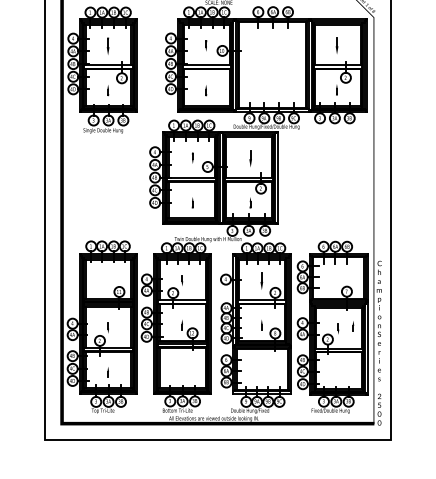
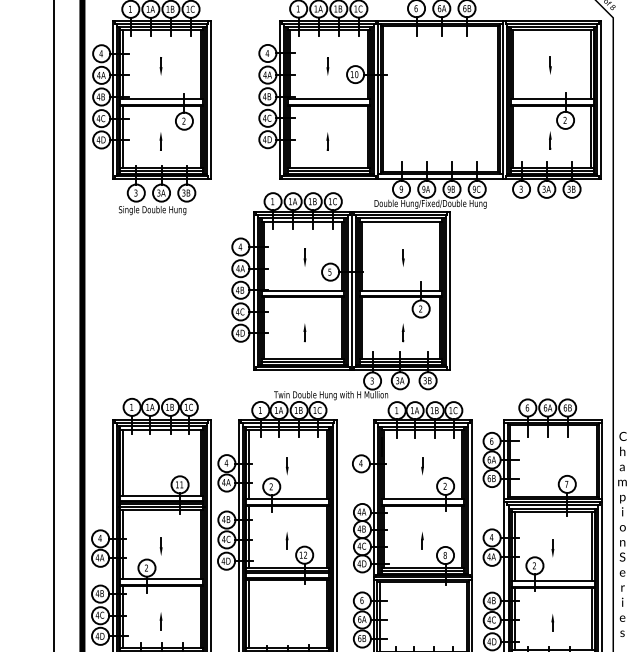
part: (108, 45) -> (161, 65), size x0.62
part: (336, 45) -> (549, 65), size x0.62
part: (250, 158) -> (403, 257), size x0.62
part: (261, 280) -> (421, 465), size x0.62
part: (353, 326) -> (552, 623), moved

